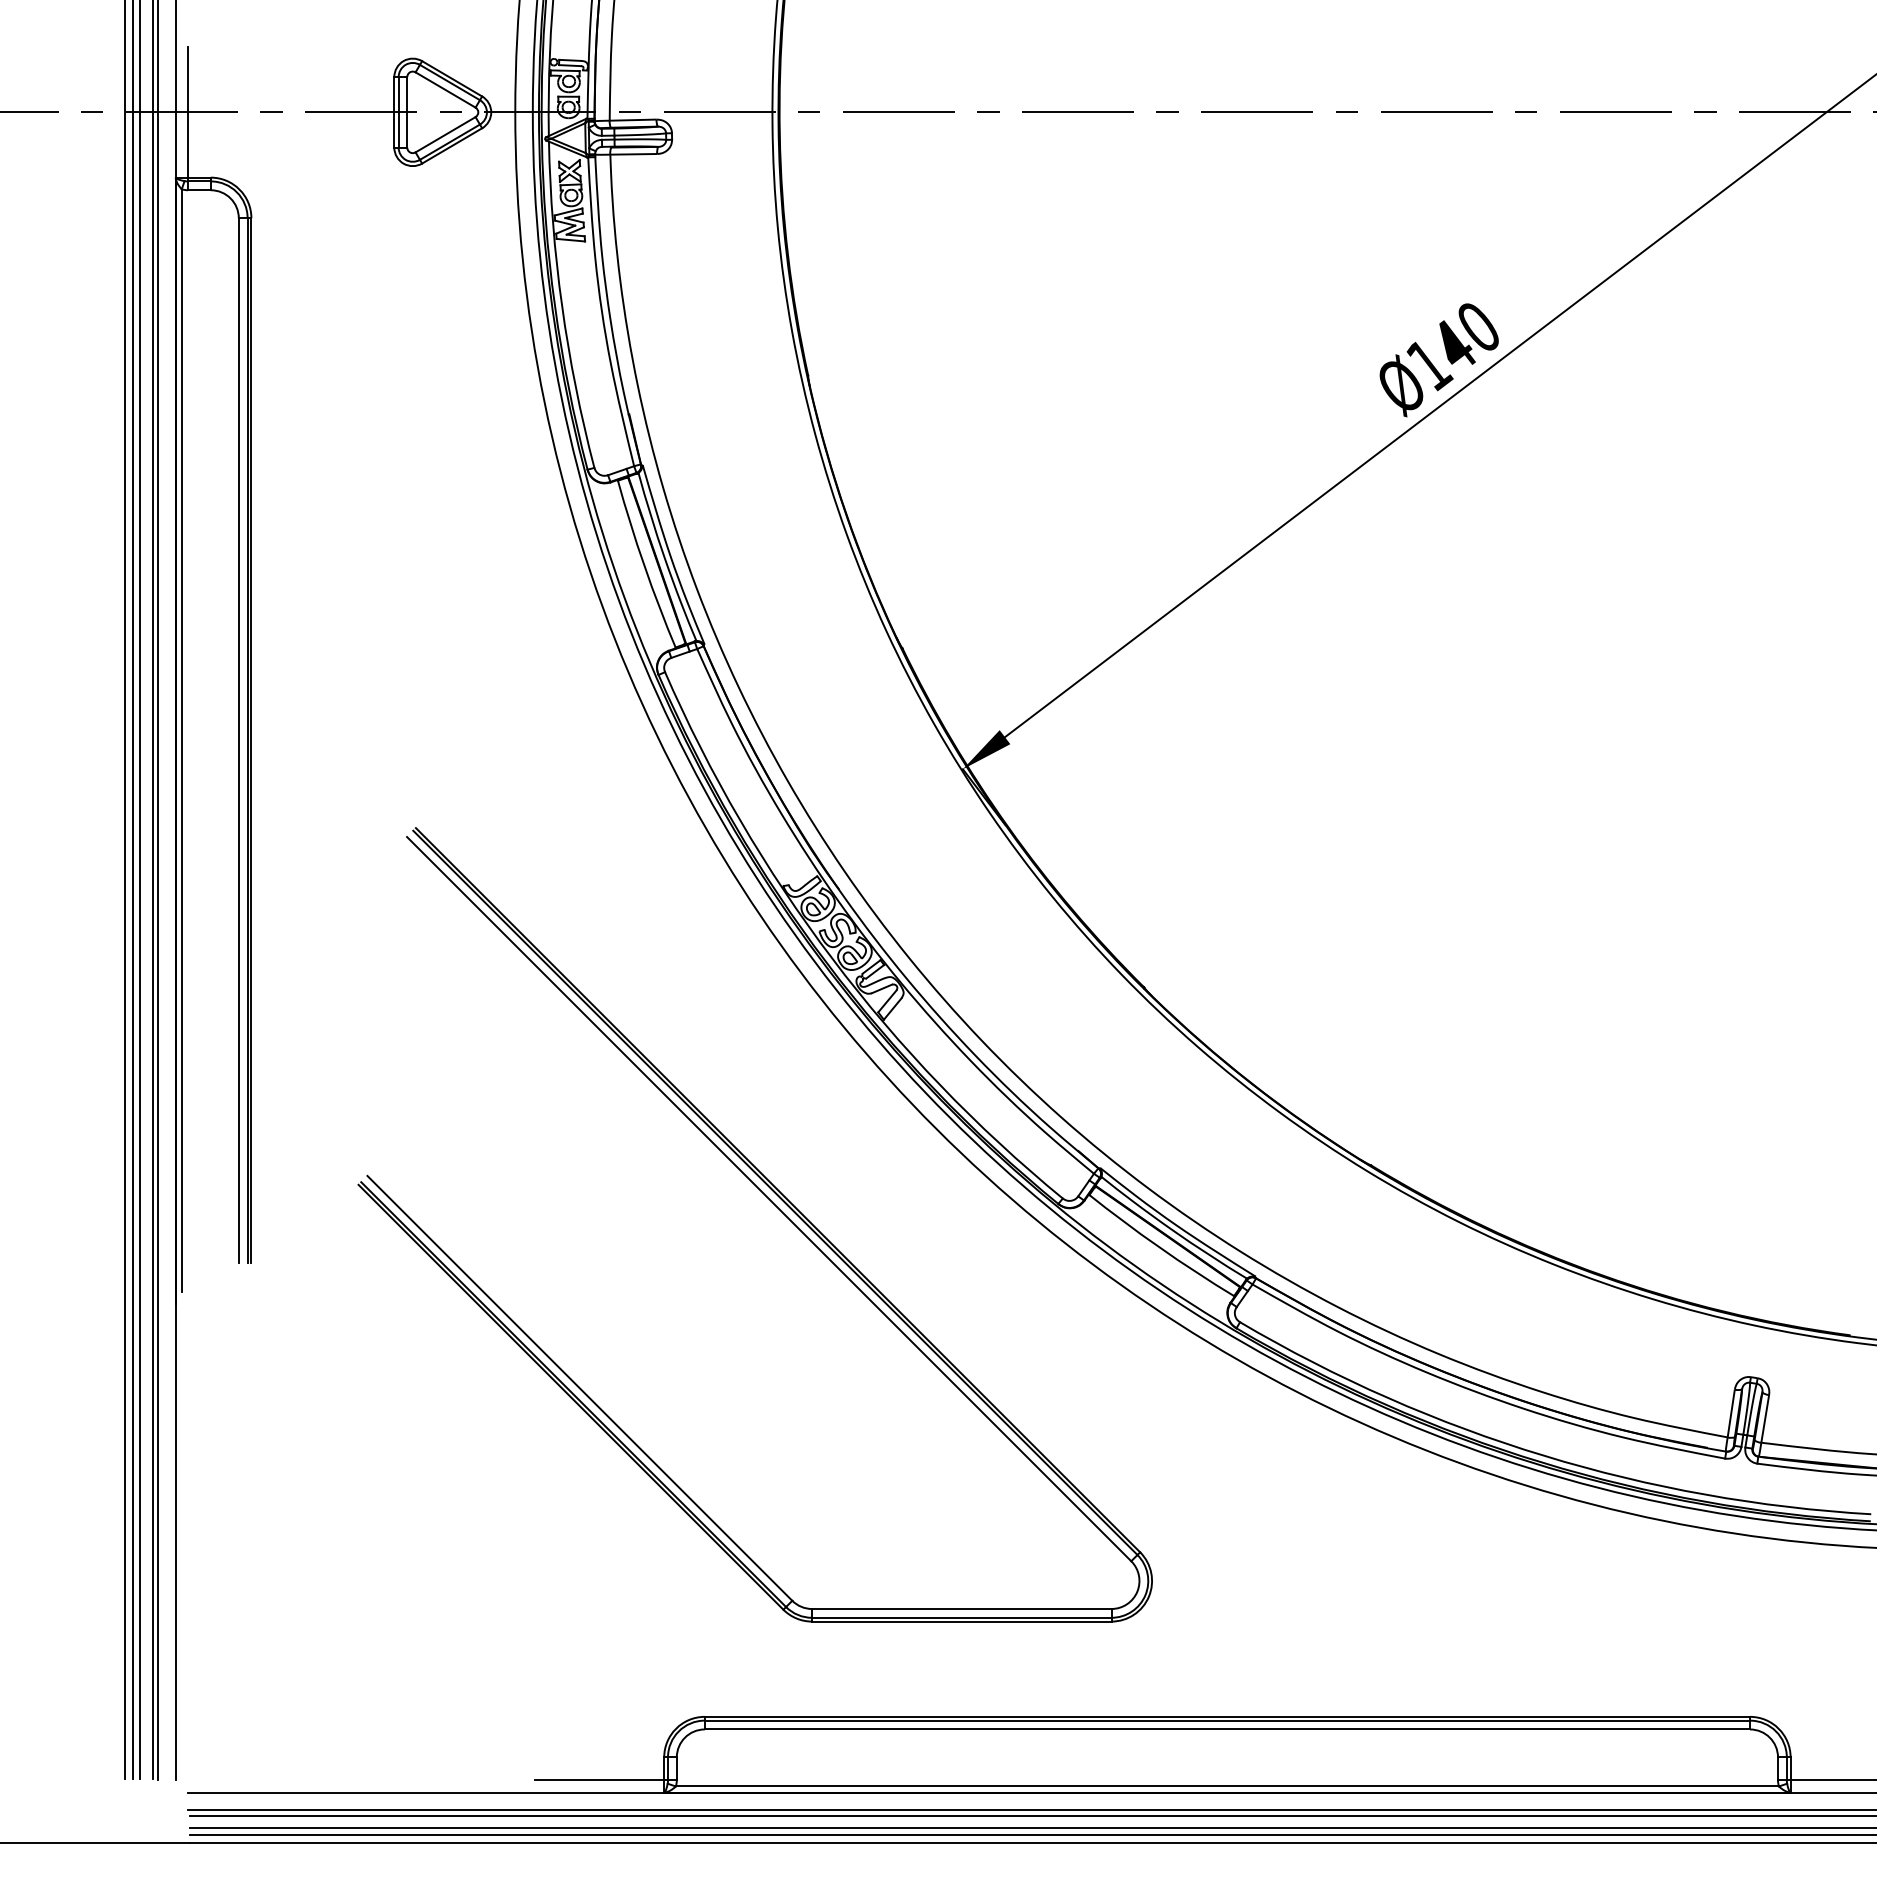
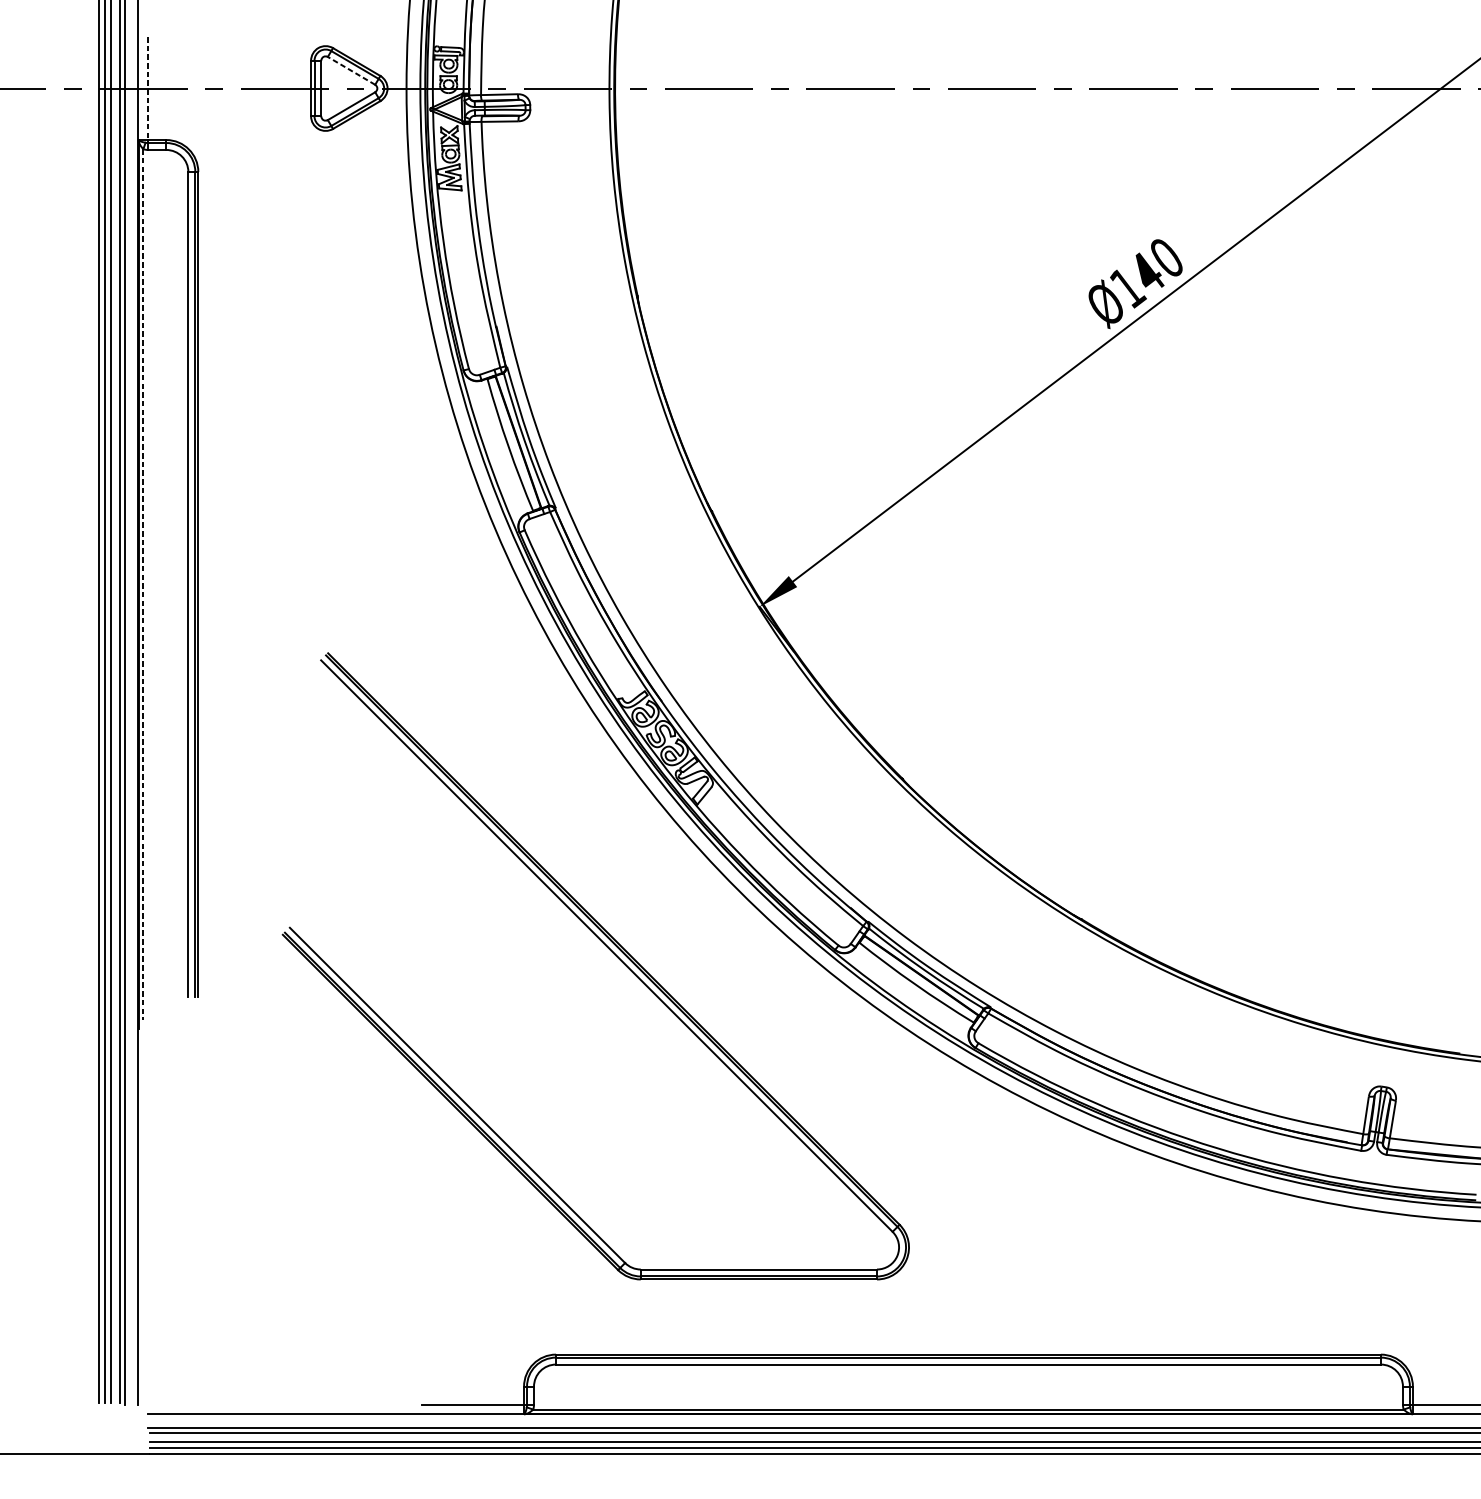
line: (445, 90) -> (351, 71), solid -> dashed
line: (187, 112) -> (147, 88), solid -> dashed
line: (181, 740) -> (143, 584), solid -> dashed

